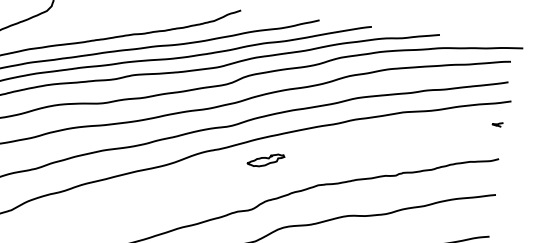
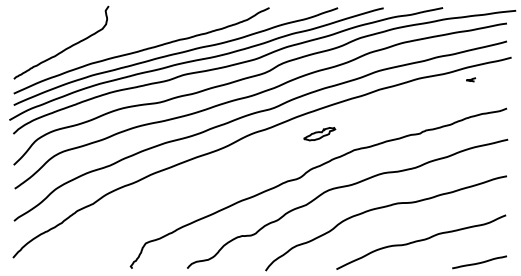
curve: (498, 124) -> (471, 79), moved
part: (265, 160) -> (319, 134), moved

